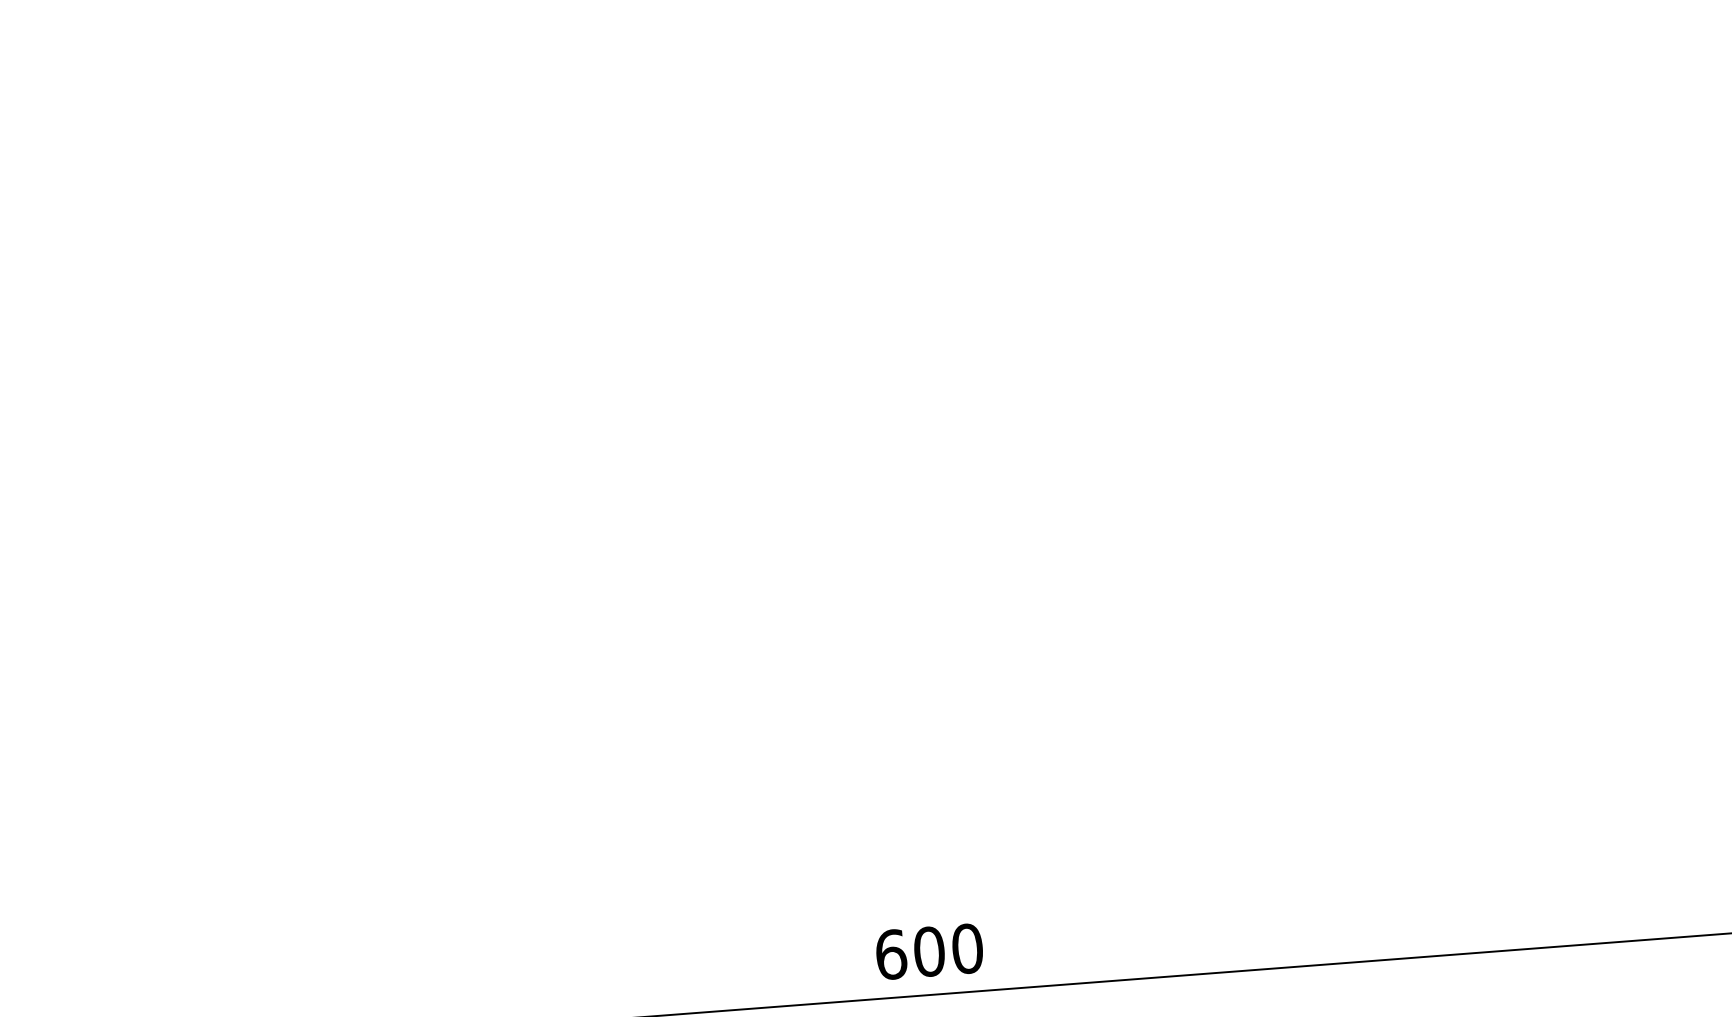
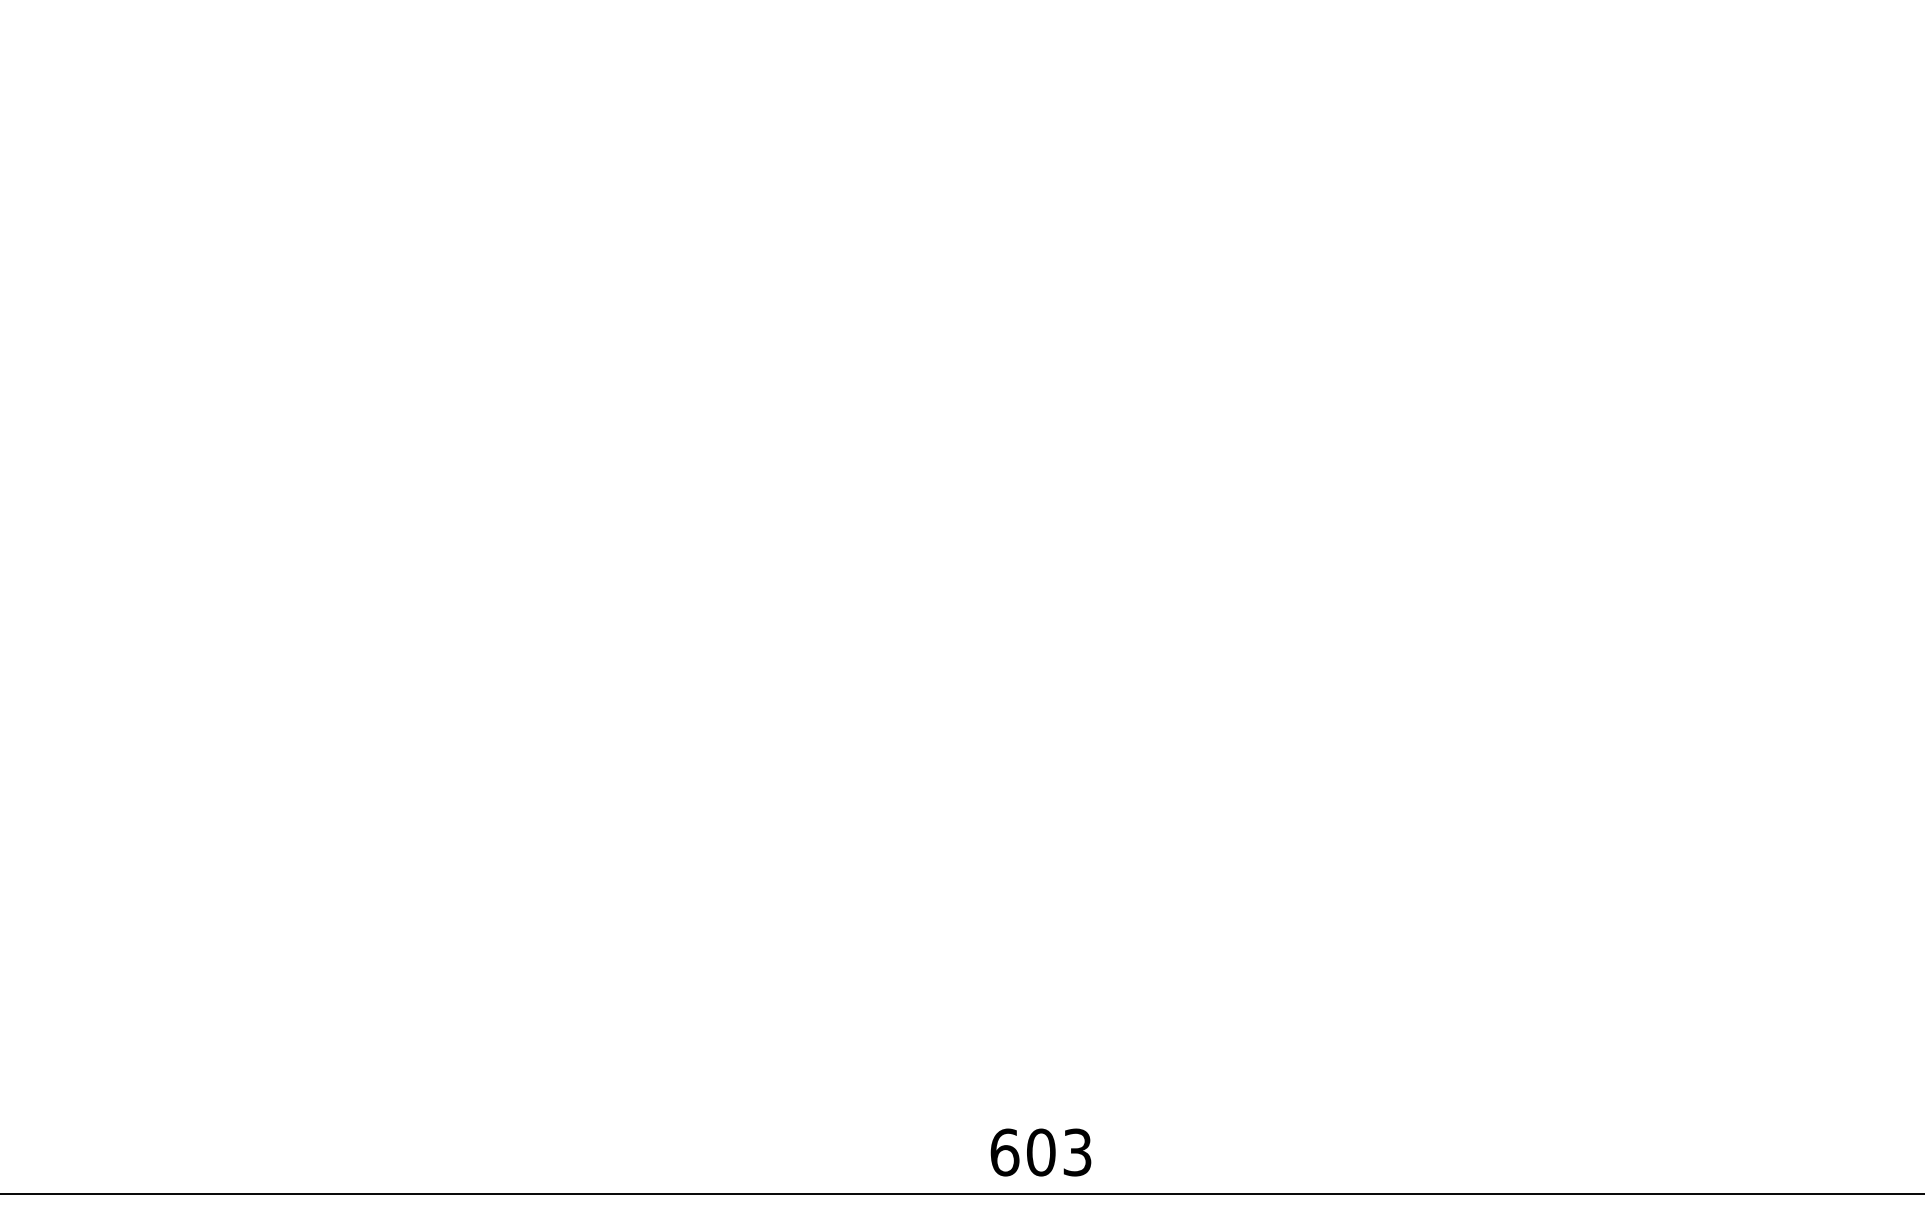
text: (967, 948) -> (1077, 1152), 600 -> 603

